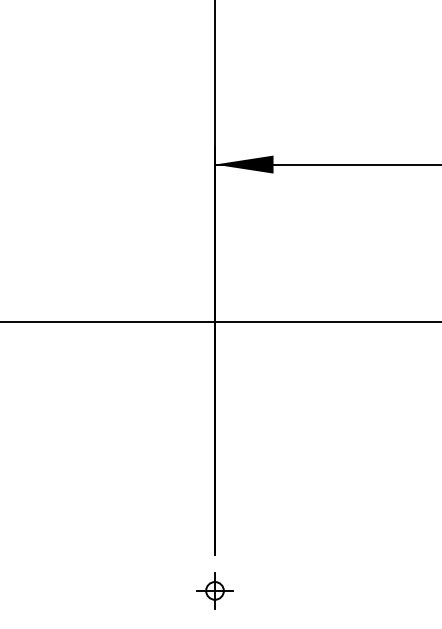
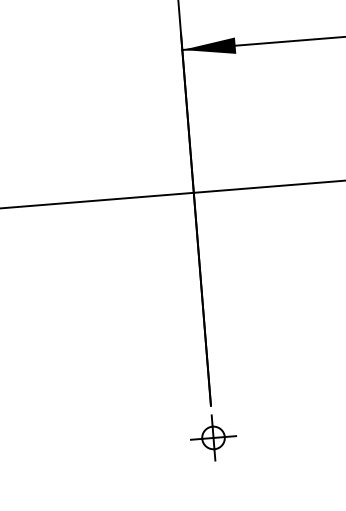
part: (214, 590) -> (213, 437), size x1.4

